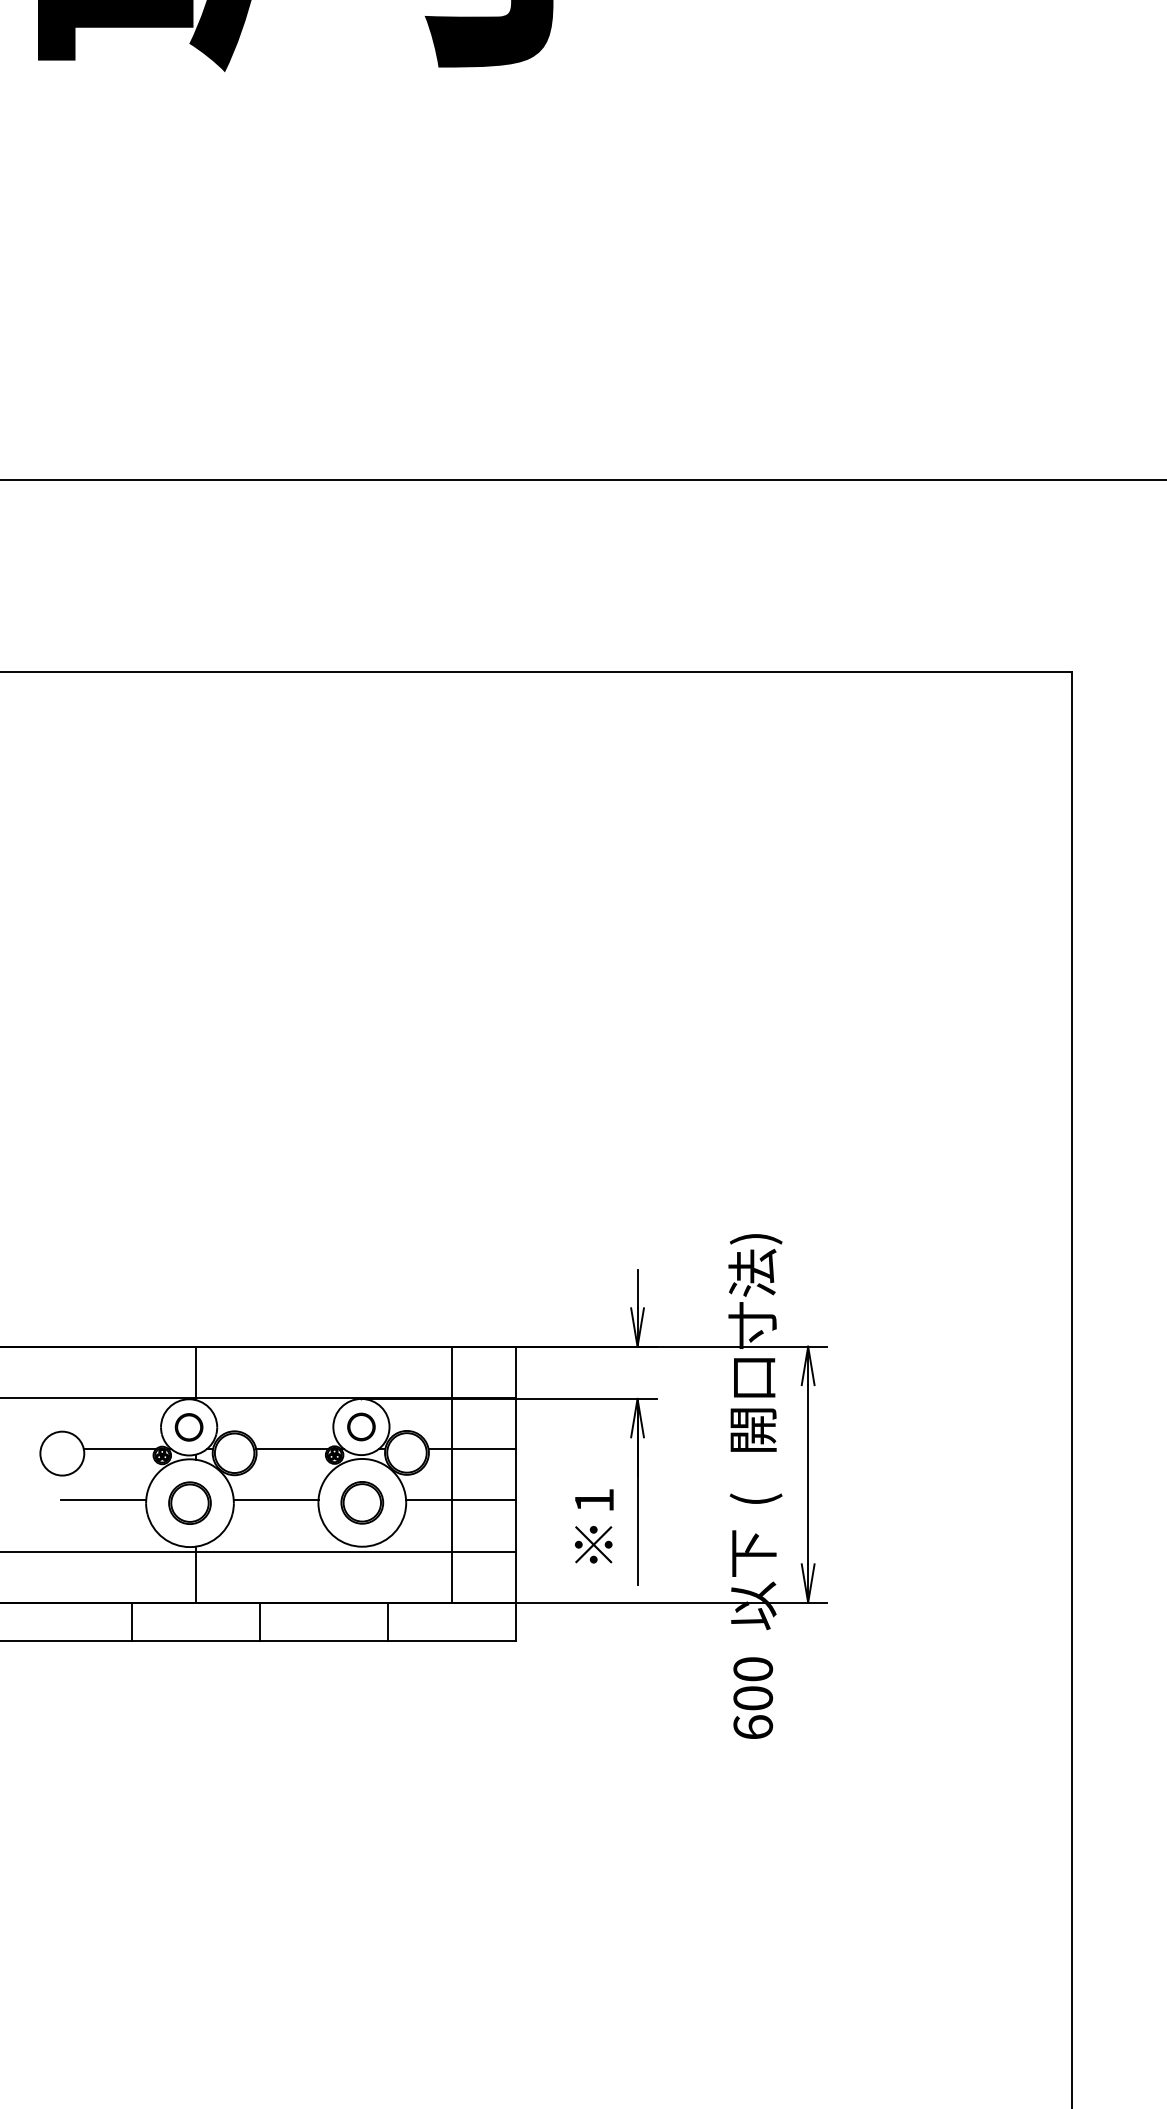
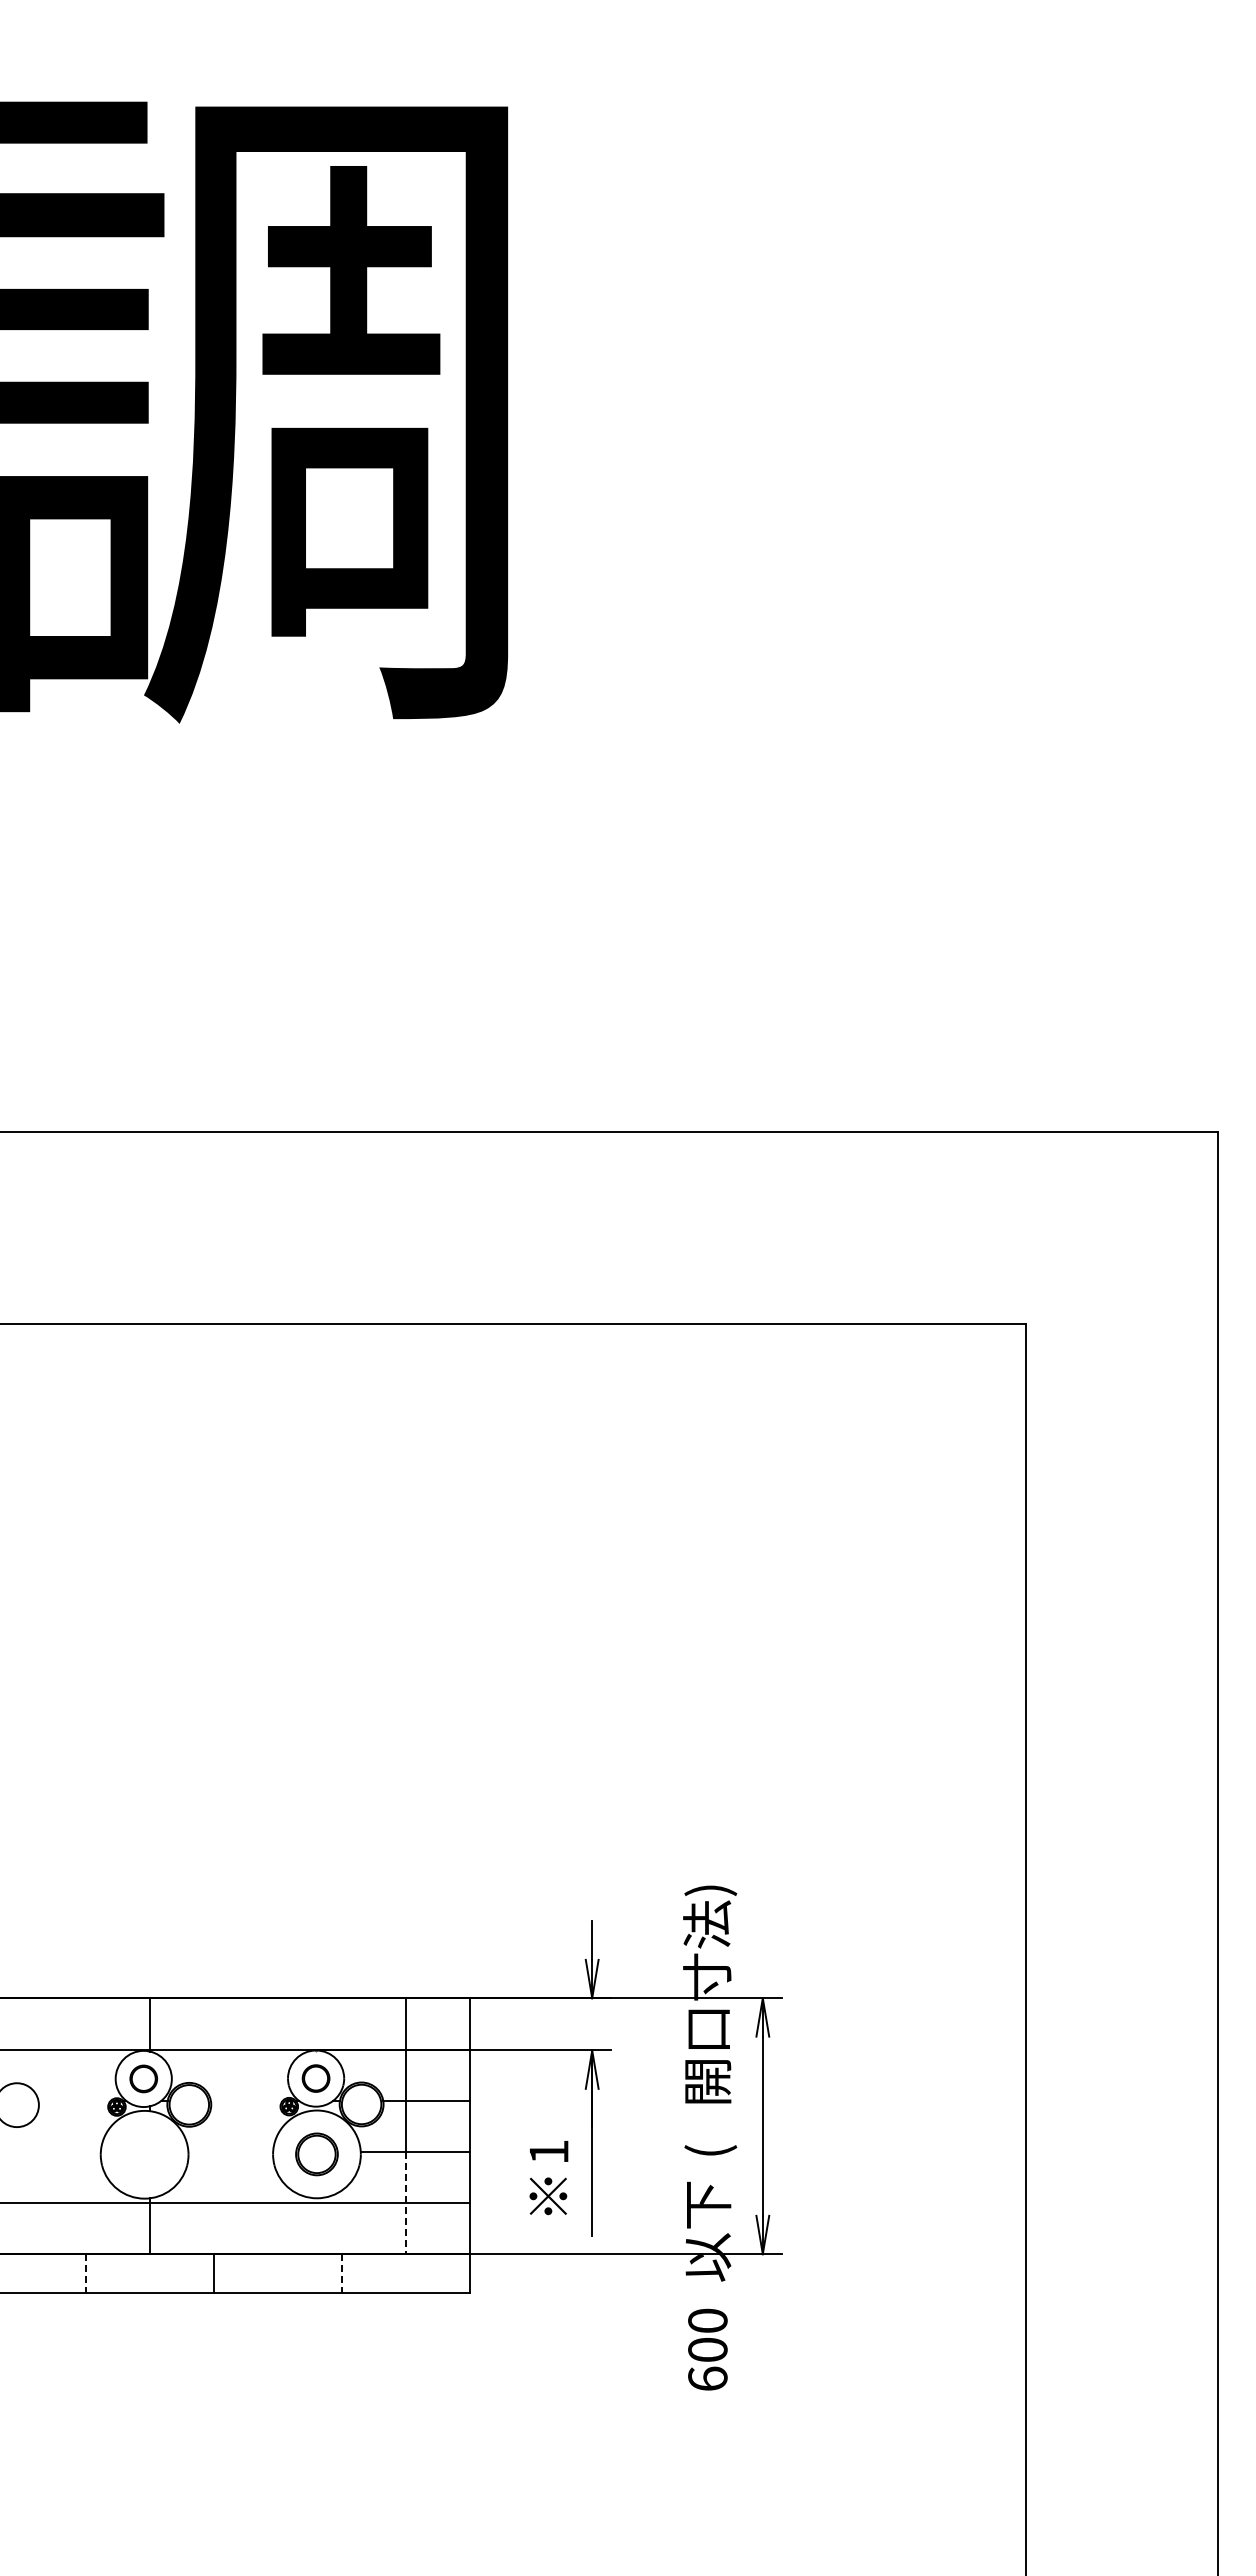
line: (119, 1448) -> (74, 2100), removed
line: (291, 1448) -> (246, 2100), removed
line: (103, 1499) -> (58, 2151), removed
line: (275, 1499) -> (230, 2151), removed
part: (189, 1502) -> (144, 2154), removed
line: (451, 1551) -> (406, 2203), solid -> dashed
line: (131, 1621) -> (86, 2273), solid -> dashed
line: (387, 1621) -> (342, 2273), solid -> dashed

